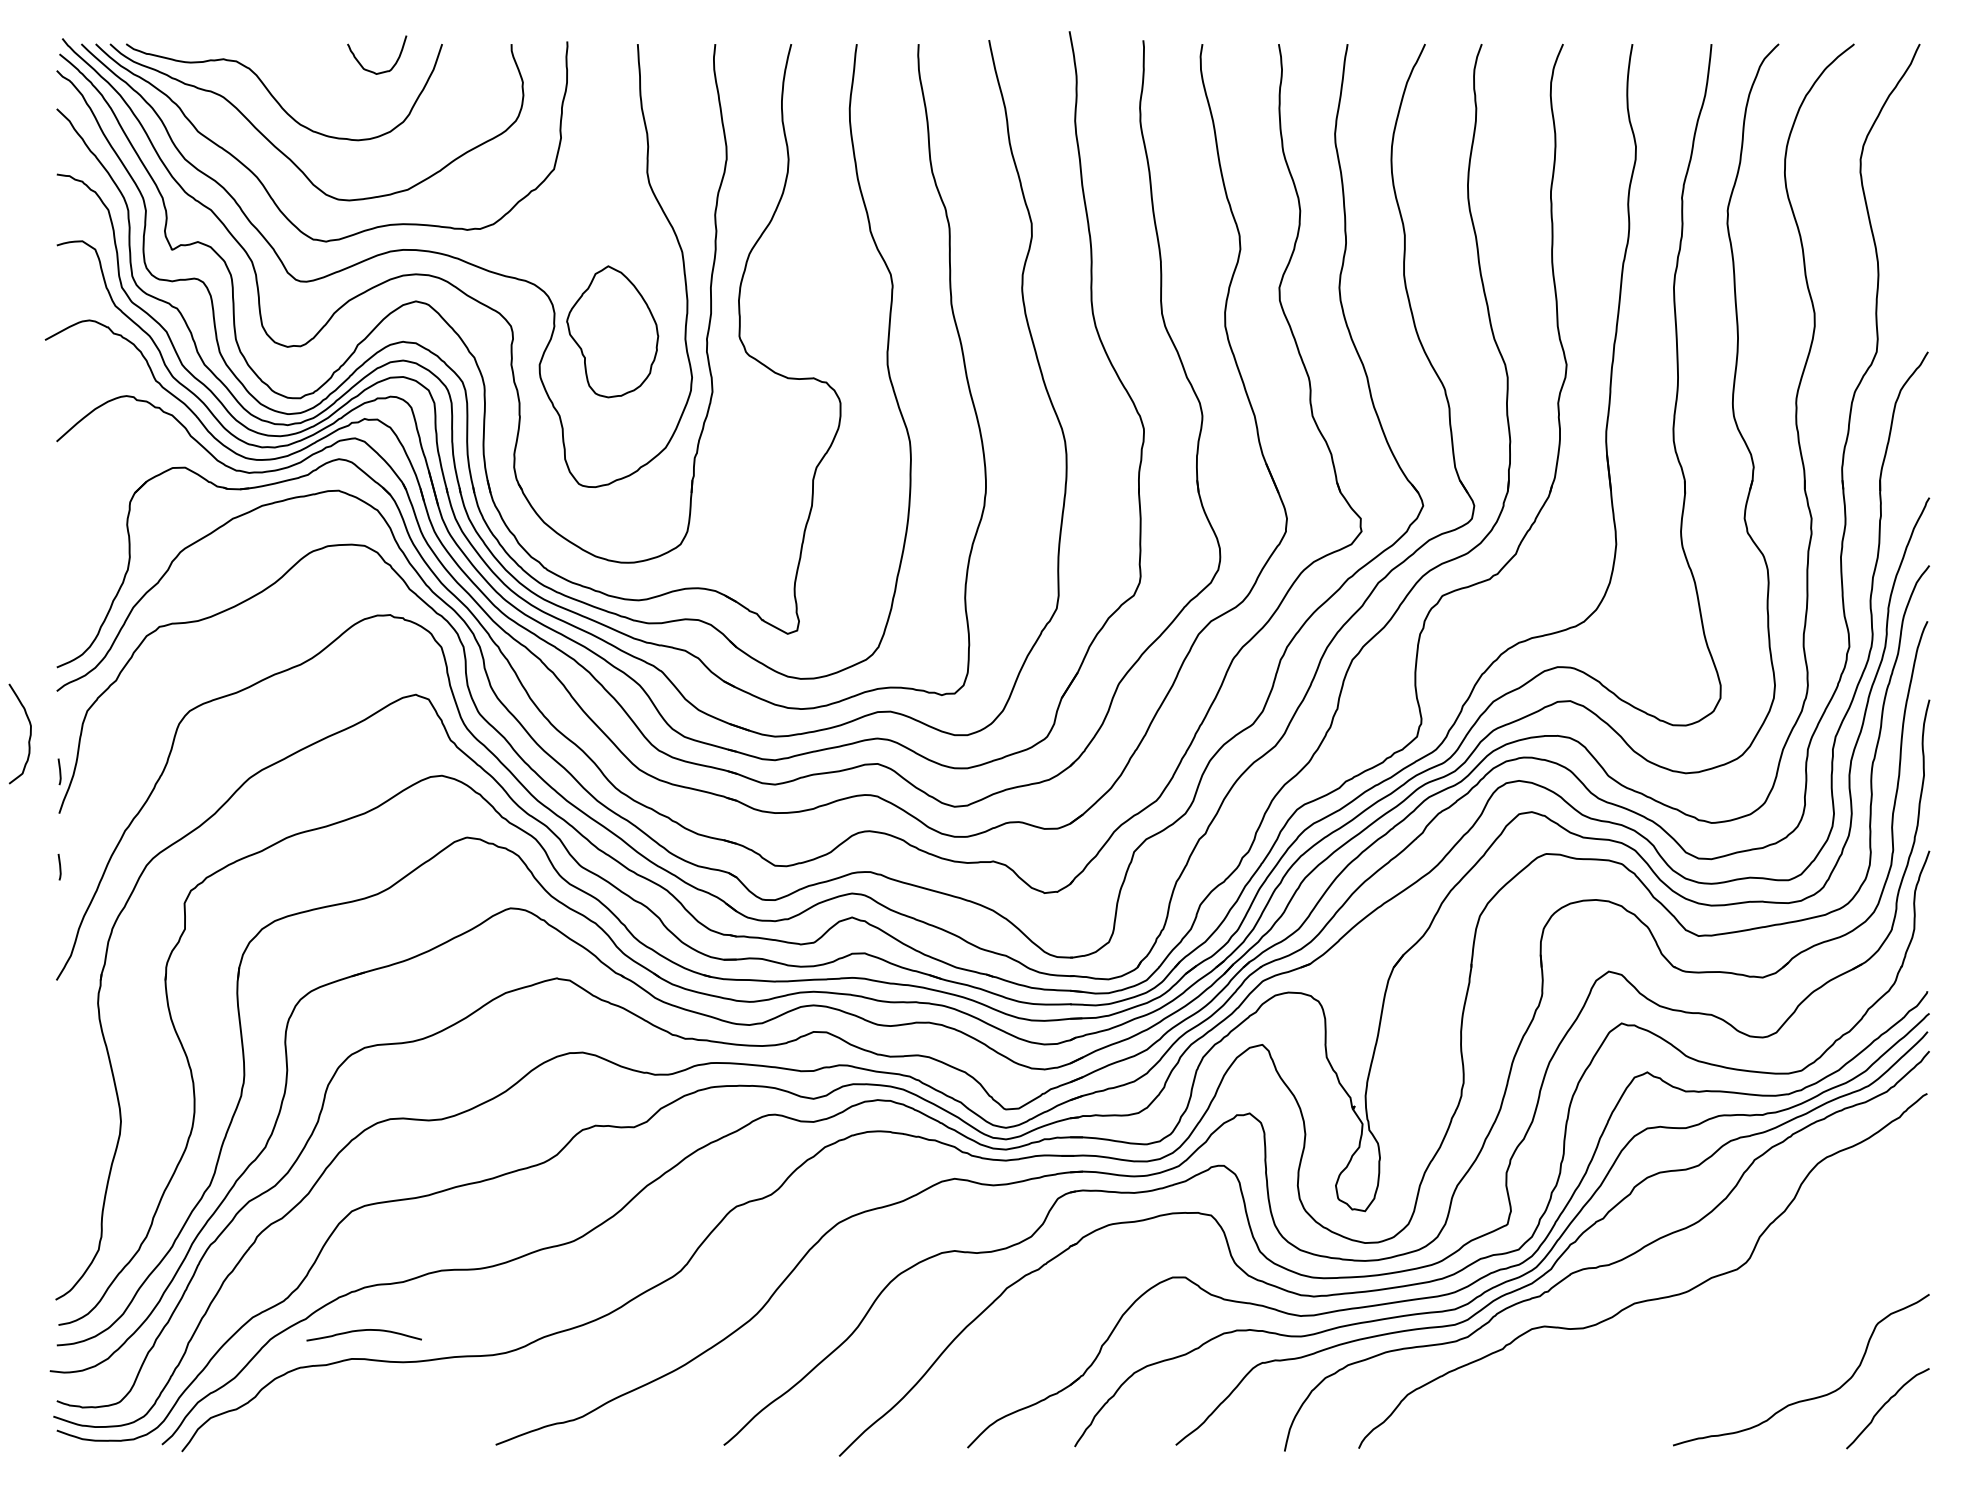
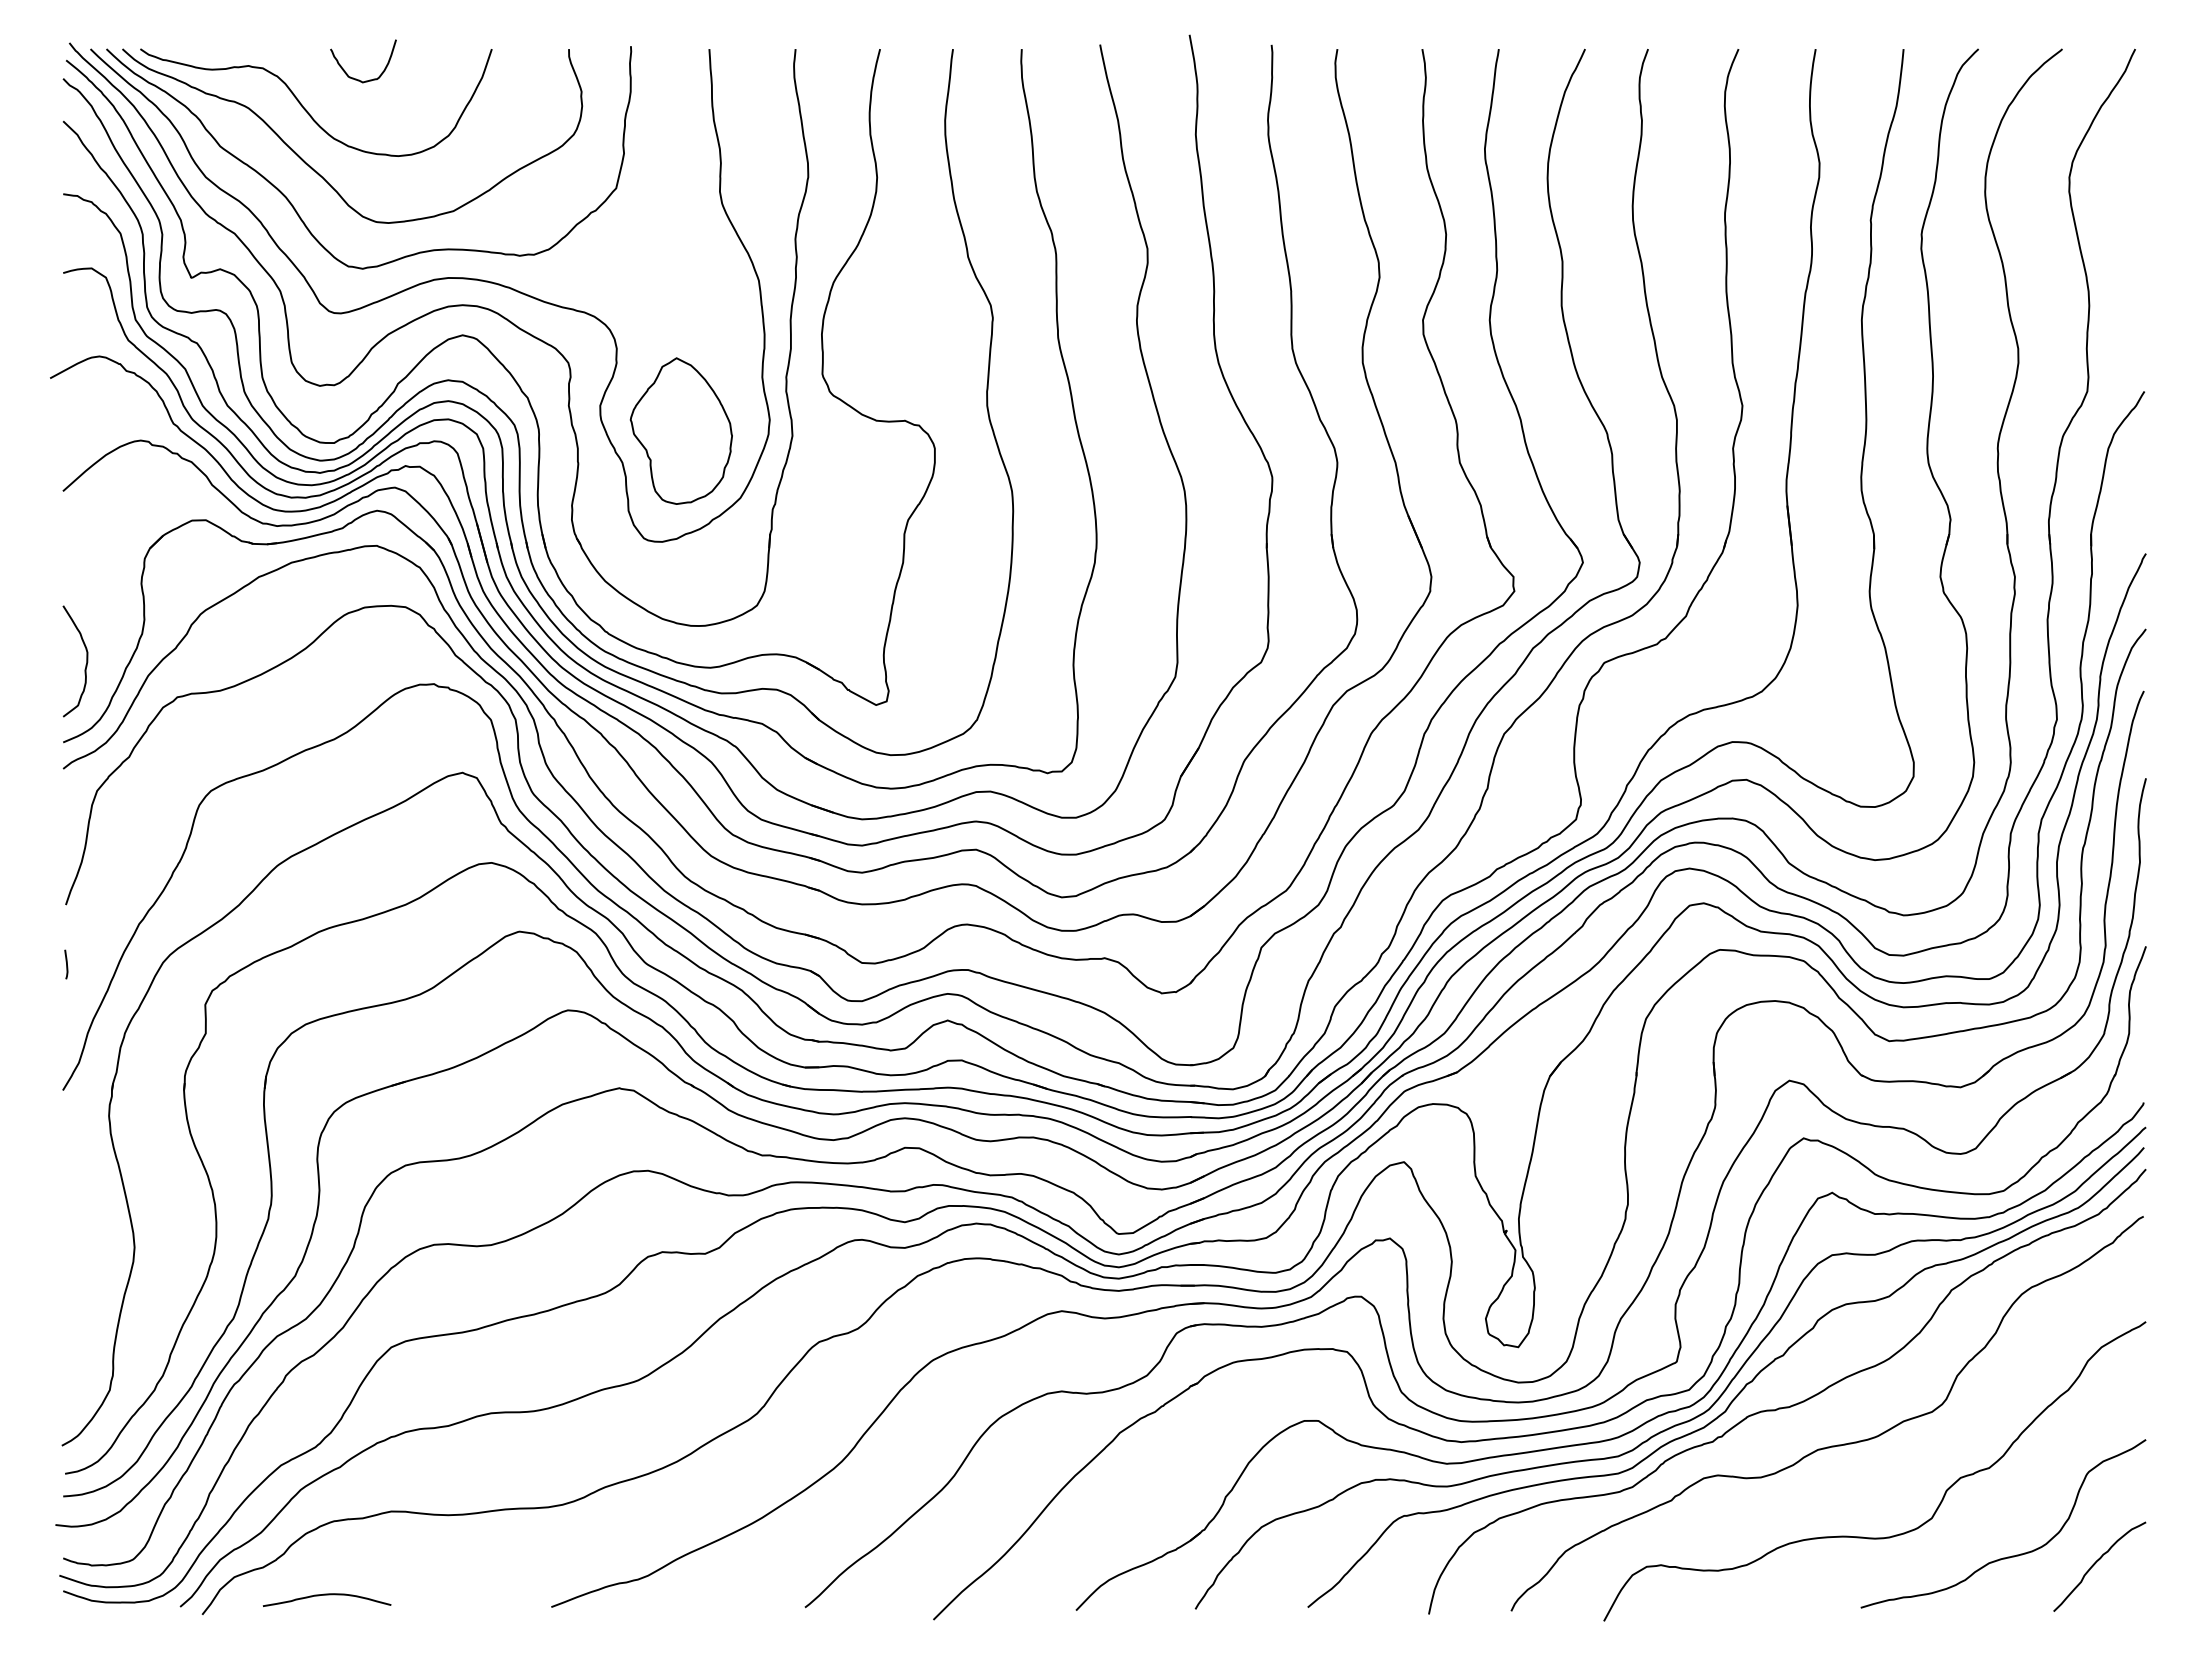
curve: (370, 70) -> (356, 78), moved
part: (611, 331) -> (680, 430), moved
curve: (29, 736) -> (85, 664), moved
line: (59, 771) -> (66, 858), removed
curve: (364, 1331) -> (327, 1595), moved
curve: (1675, 1381) -> (1863, 1536), added

